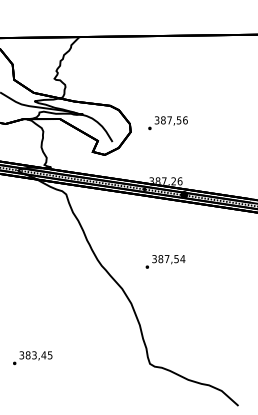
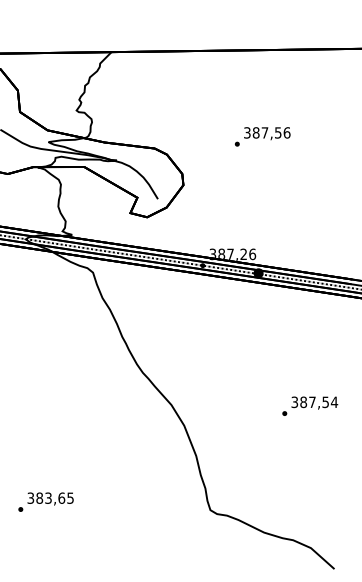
text: (167, 122) -> (262, 136), moved
text: (165, 261) -> (310, 405), moved
text: (43, 354) -> (61, 497), 383,45 -> 383,65

